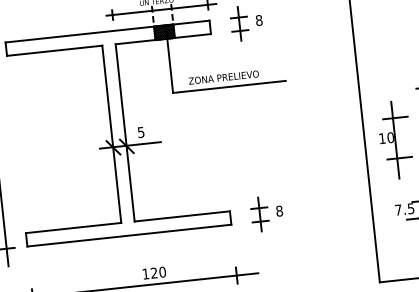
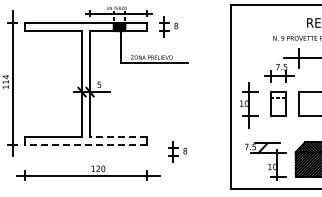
part: (266, 213) -> (177, 151), moved
line: (180, 217) -> (117, 137), solid -> dashed
line: (128, 236) -> (85, 145), solid -> dashed

